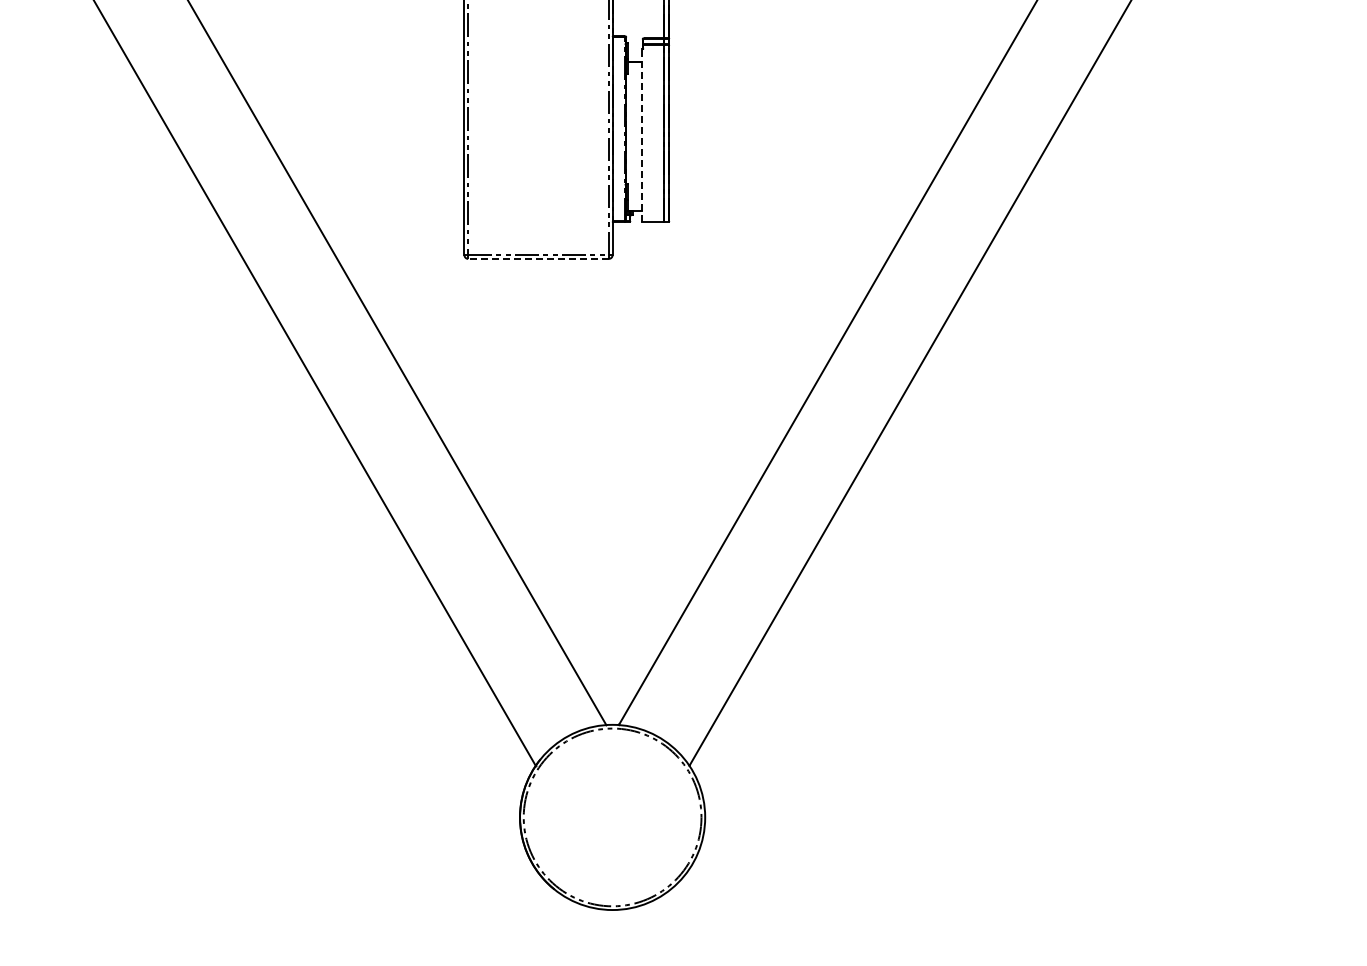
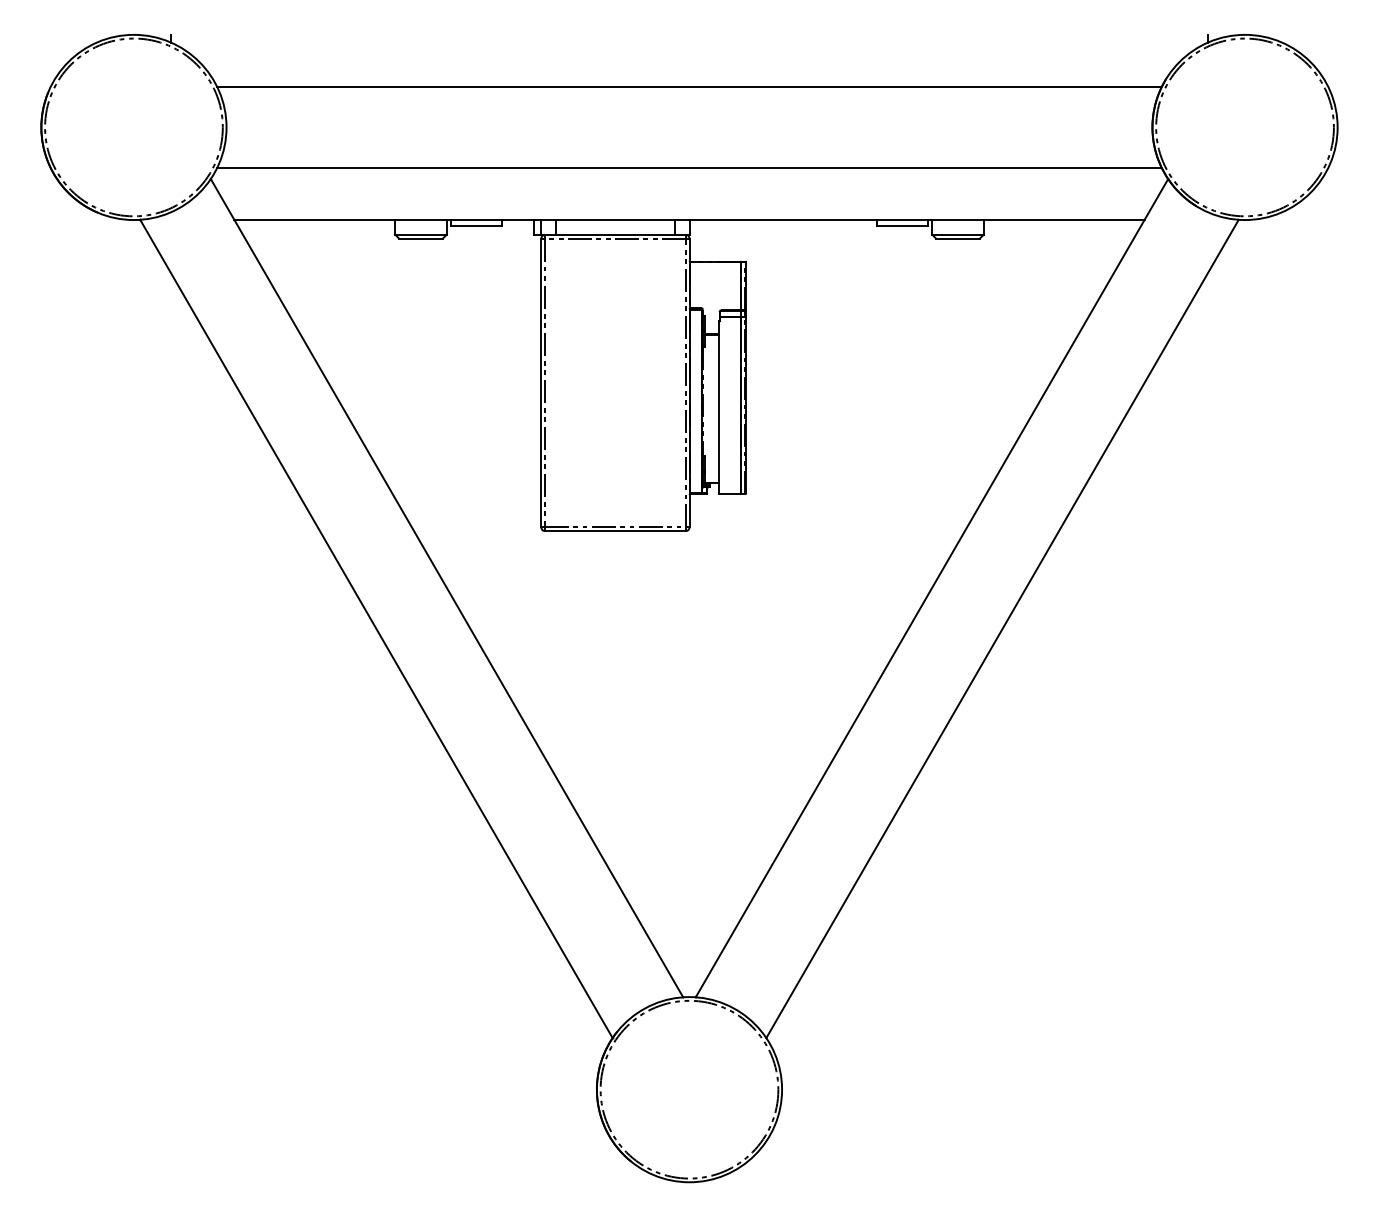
line: (642, 135) -> (719, 407), dashed -> solid
line: (537, 259) -> (614, 531), dashed -> solid

